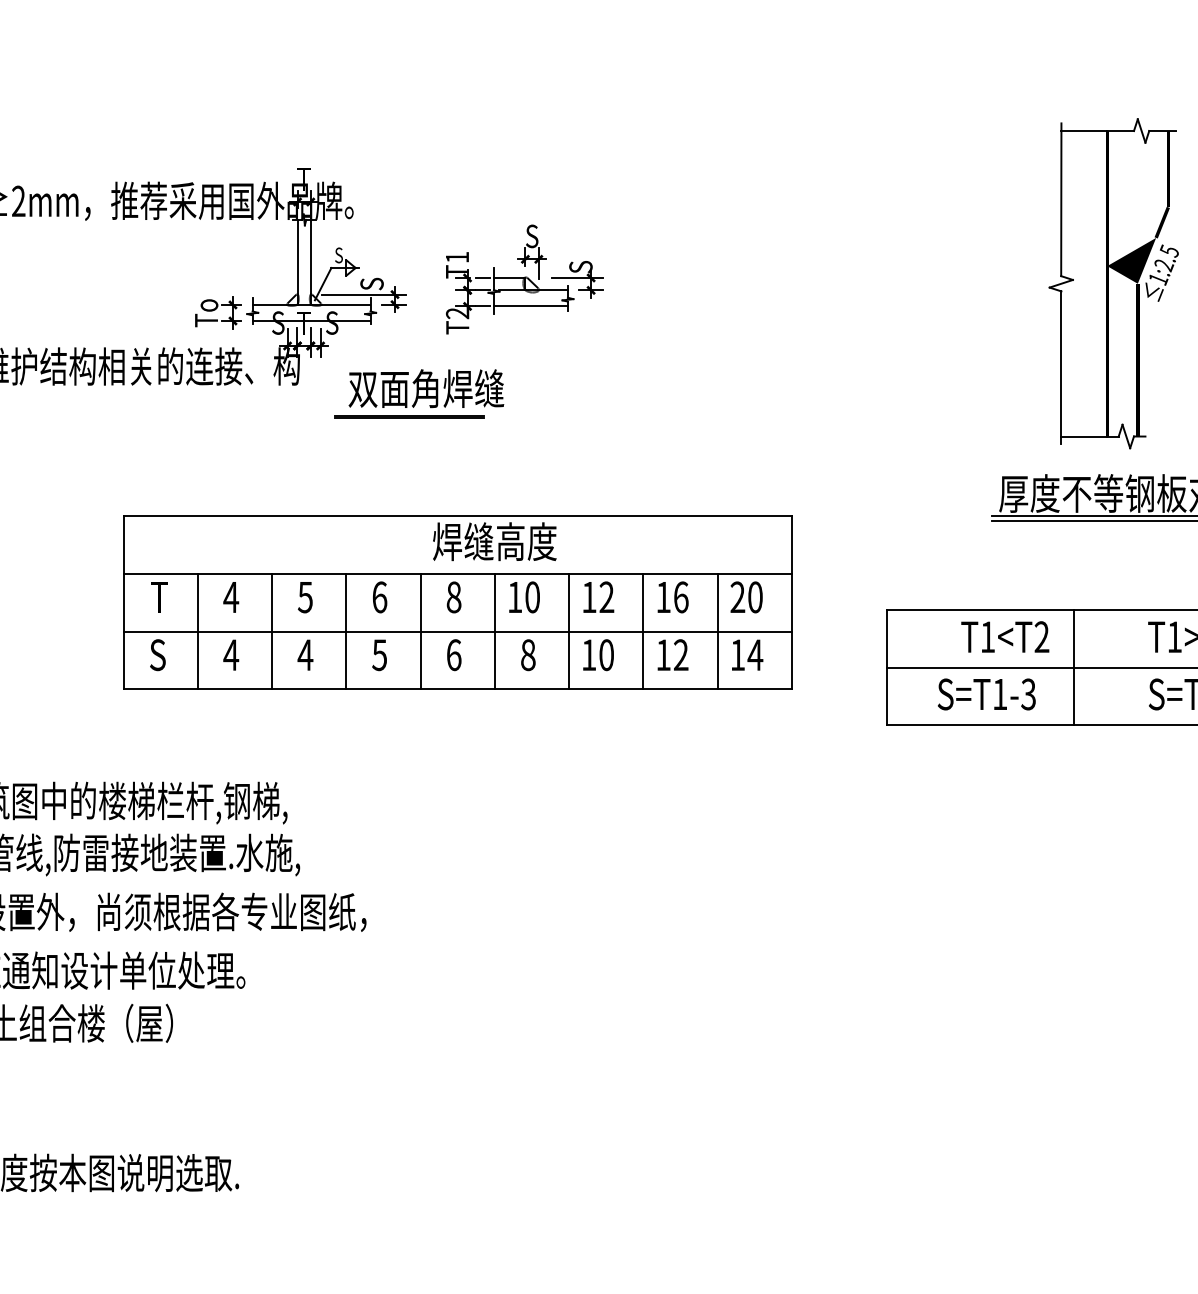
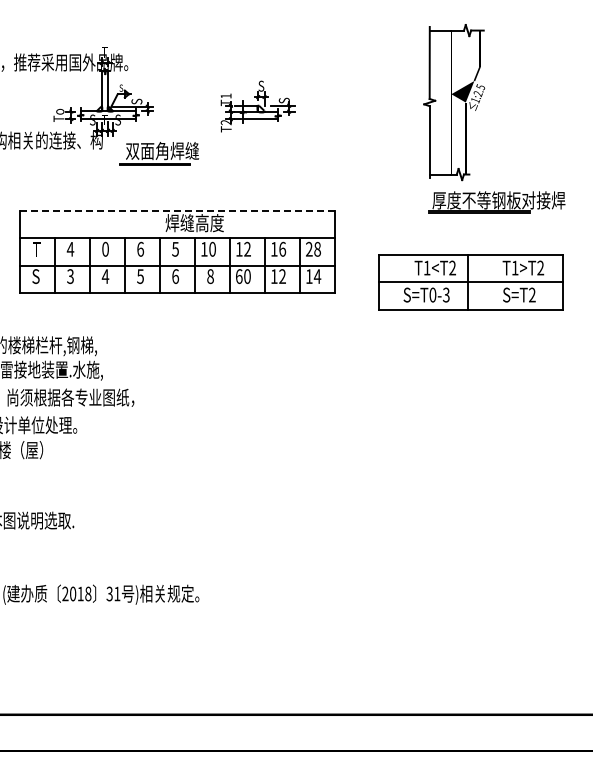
part: (523, 279) -> (257, 106), moved
part: (1113, 283) -> (454, 102), moved
line: (458, 517) -> (177, 211), solid -> dashed
text: (305, 595) -> (105, 248), 5 -> 0
text: (453, 595) -> (175, 248), 8 -> 5
text: (755, 597) -> (317, 249), 20 -> 28
text: (231, 654) -> (70, 276), 4 -> 3
text: (589, 654) -> (239, 276), 10 -> 60
text: (999, 693) -> (432, 294), S=T1-3 -> S=T0-3

